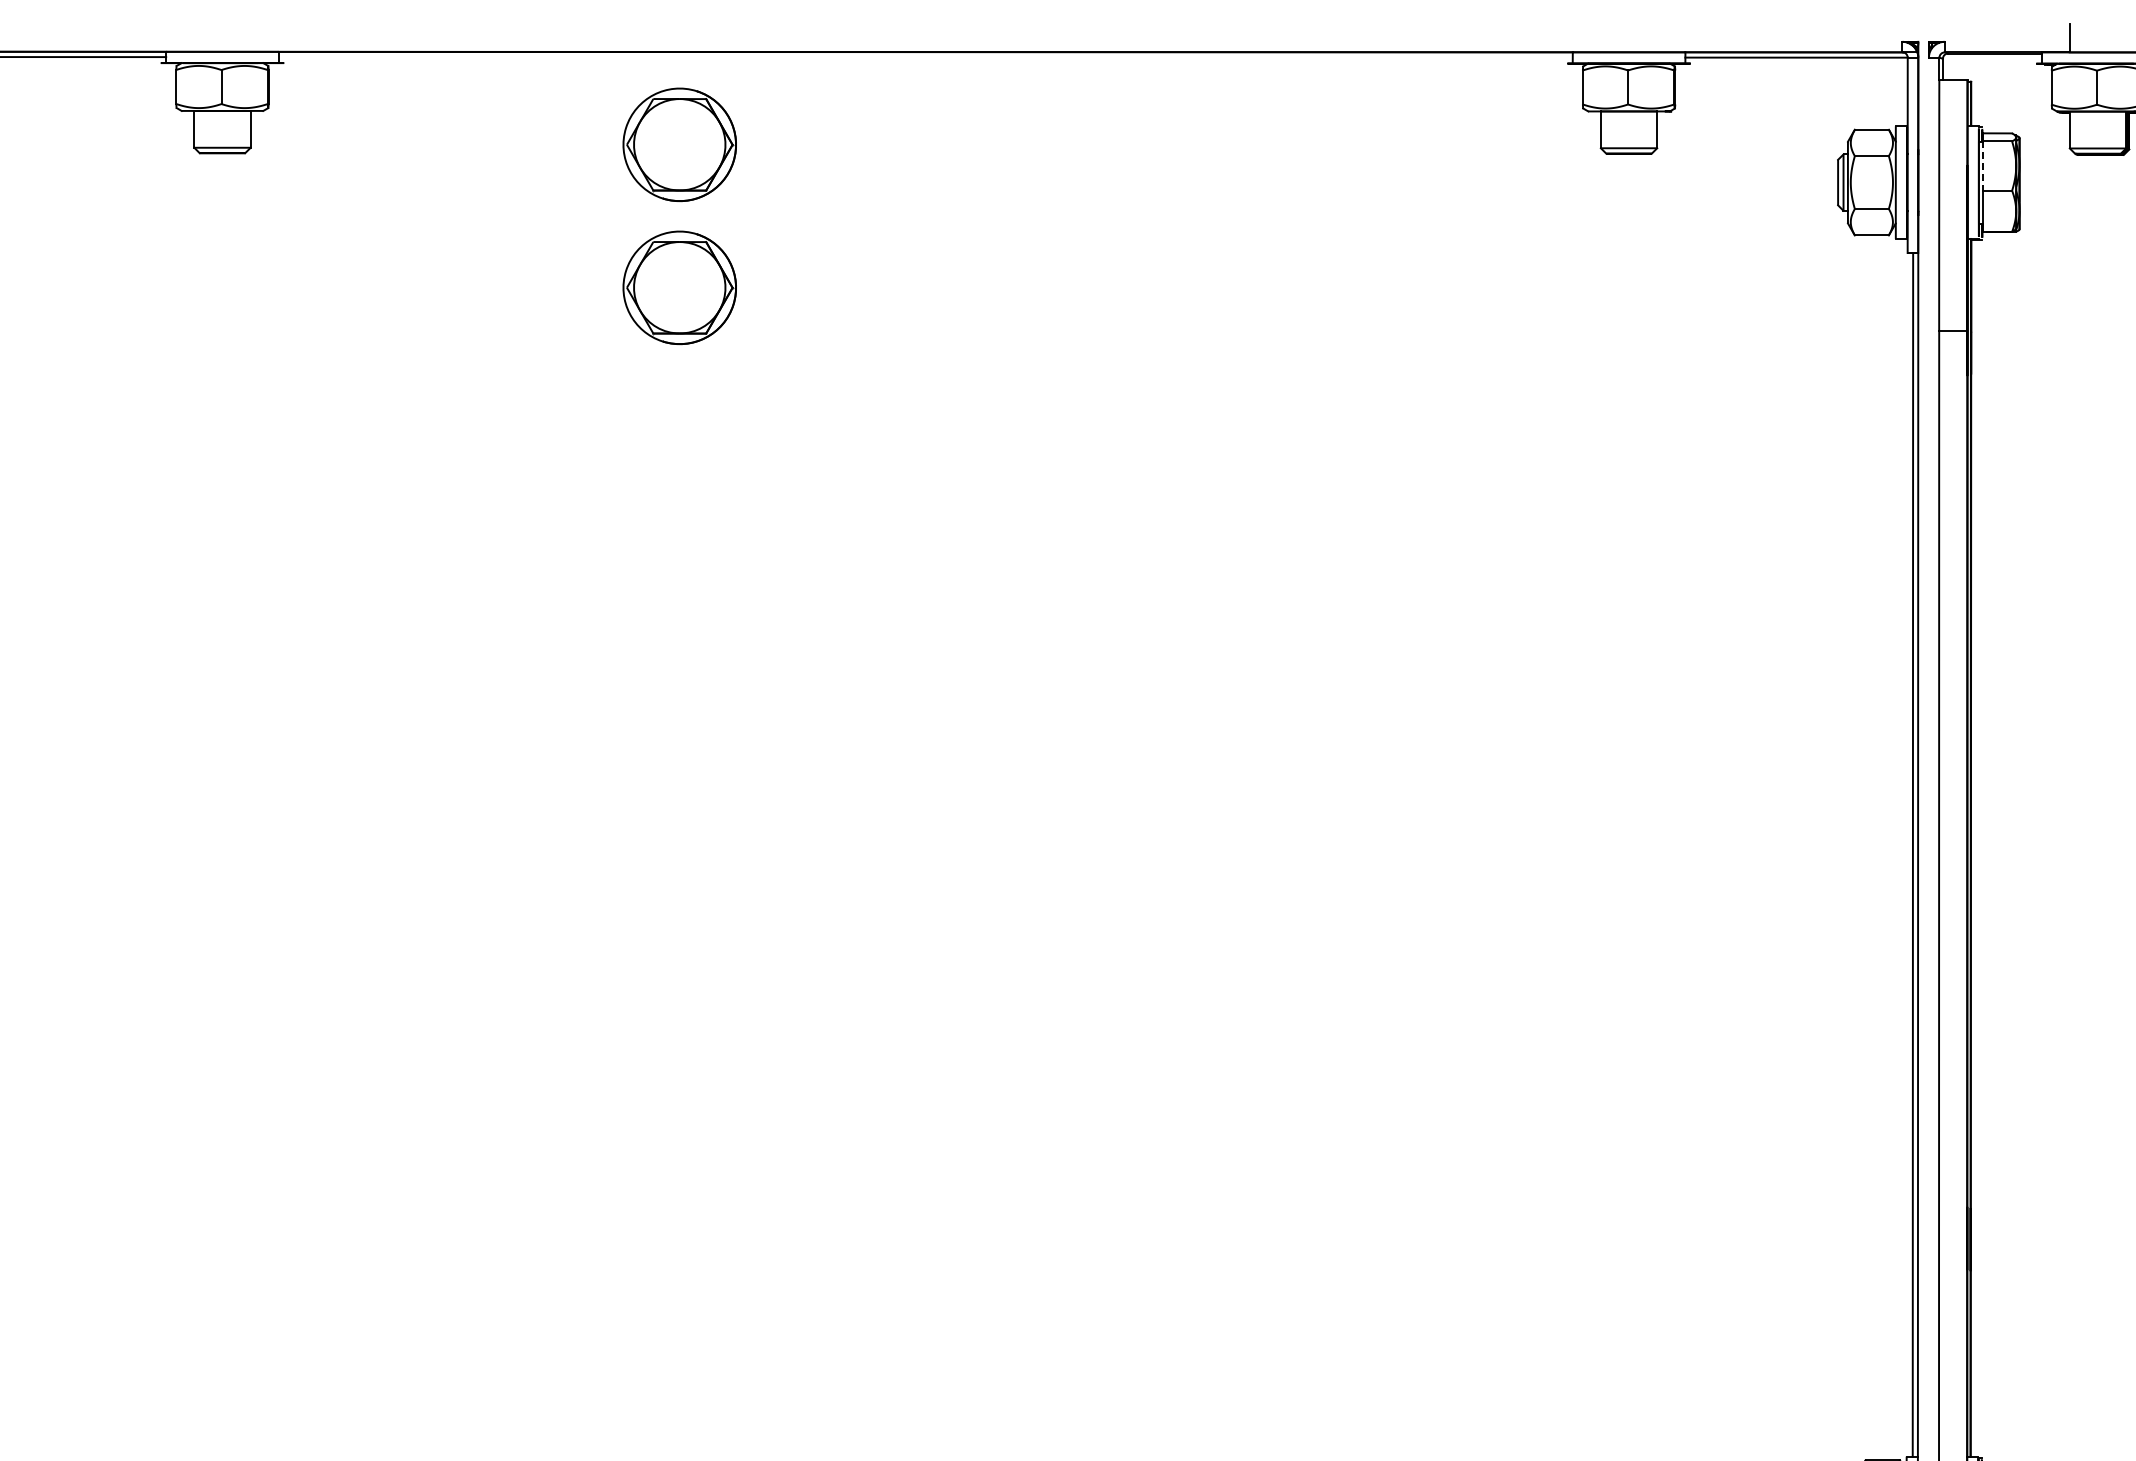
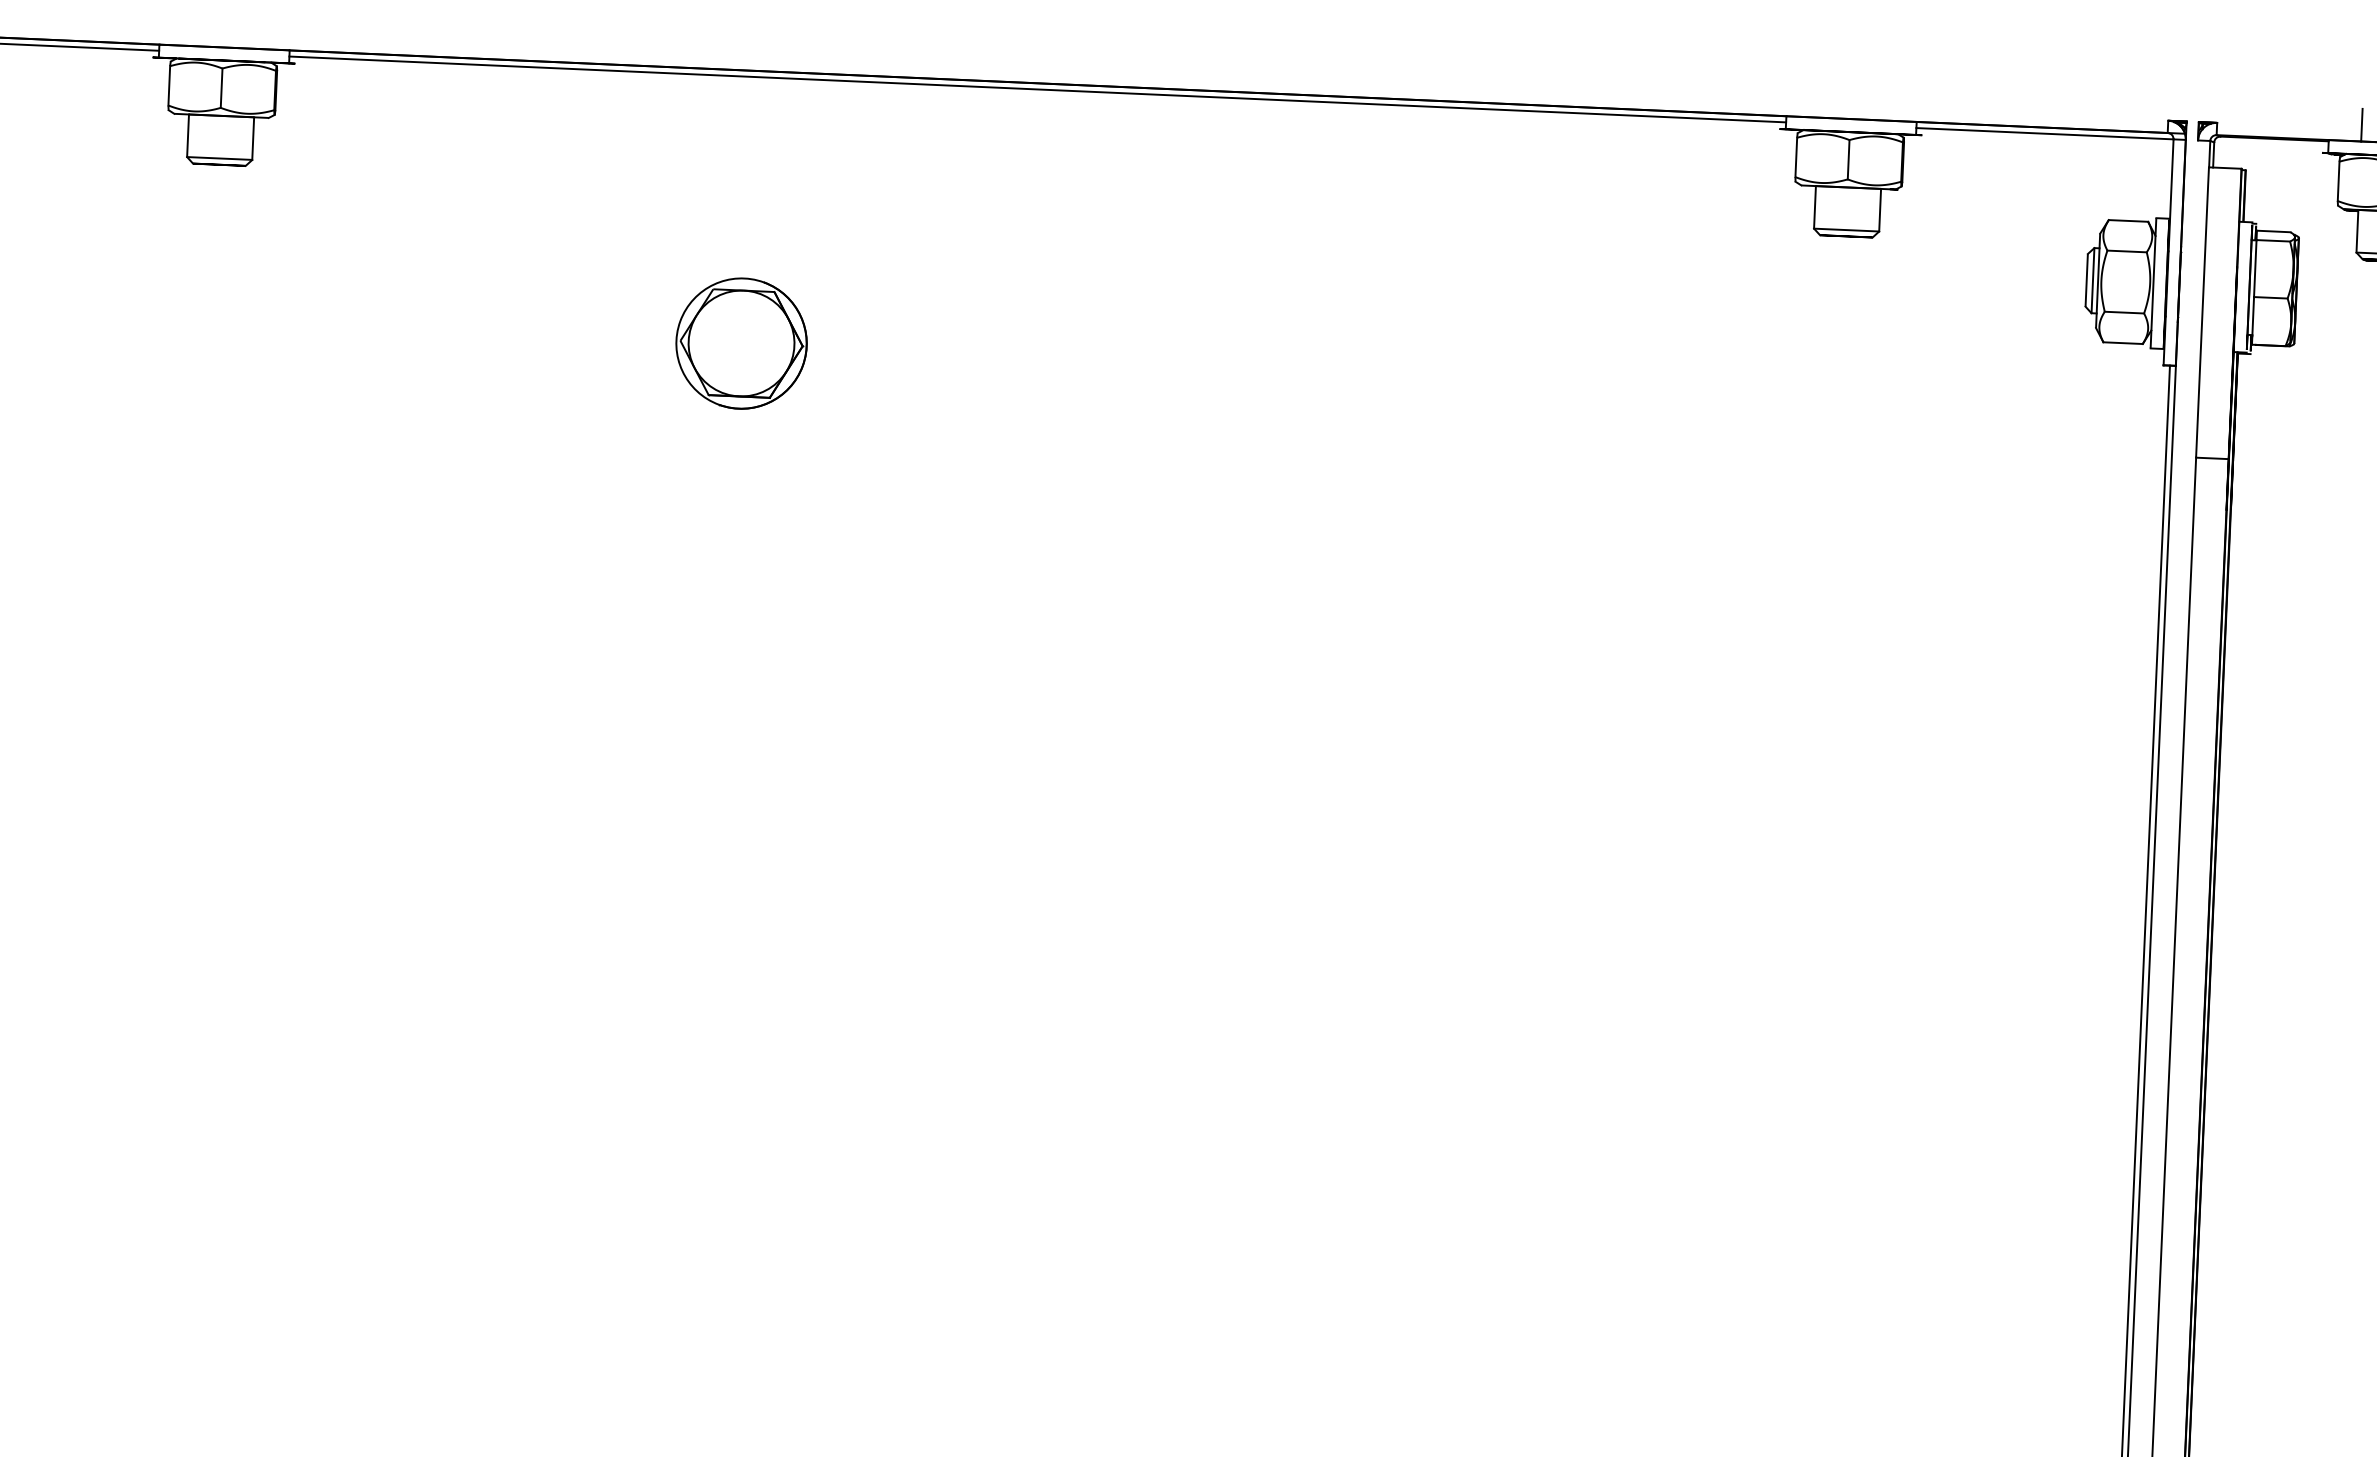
line: (925, 57) -> (1037, 89), added
part: (679, 144) -> (748, 177), removed
line: (1983, 166) -> (2255, 269), dashed -> solid

